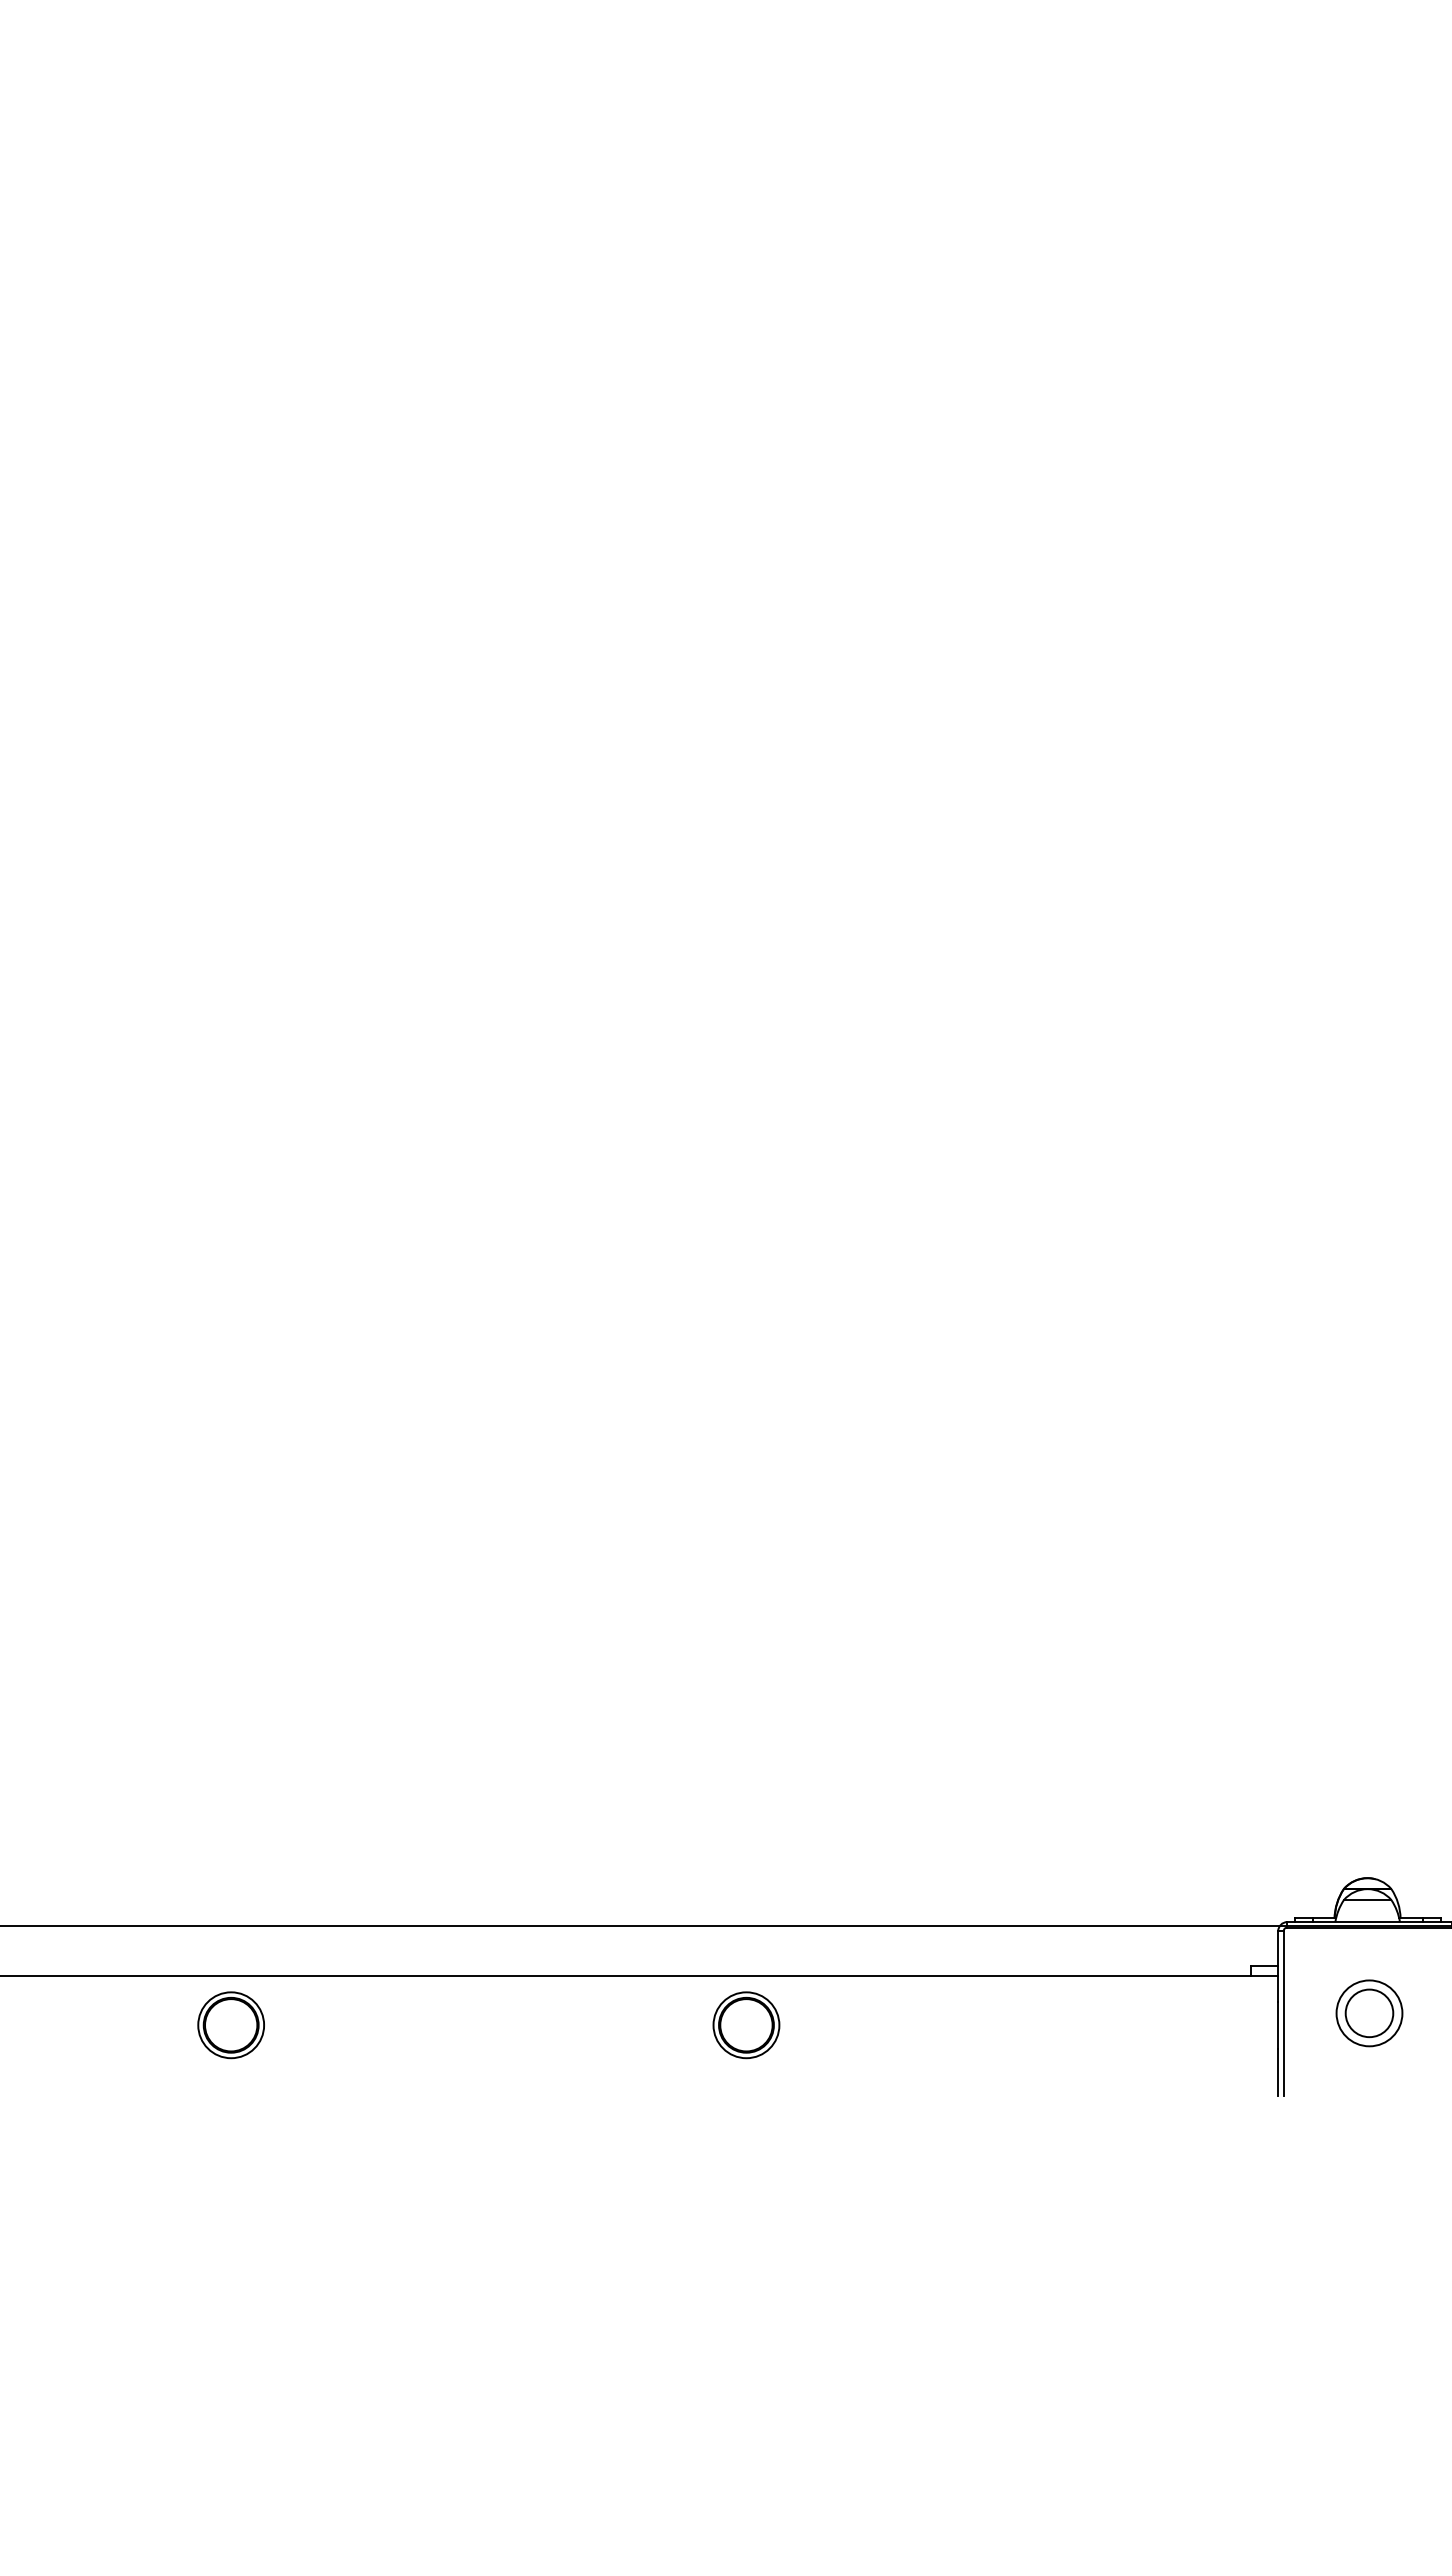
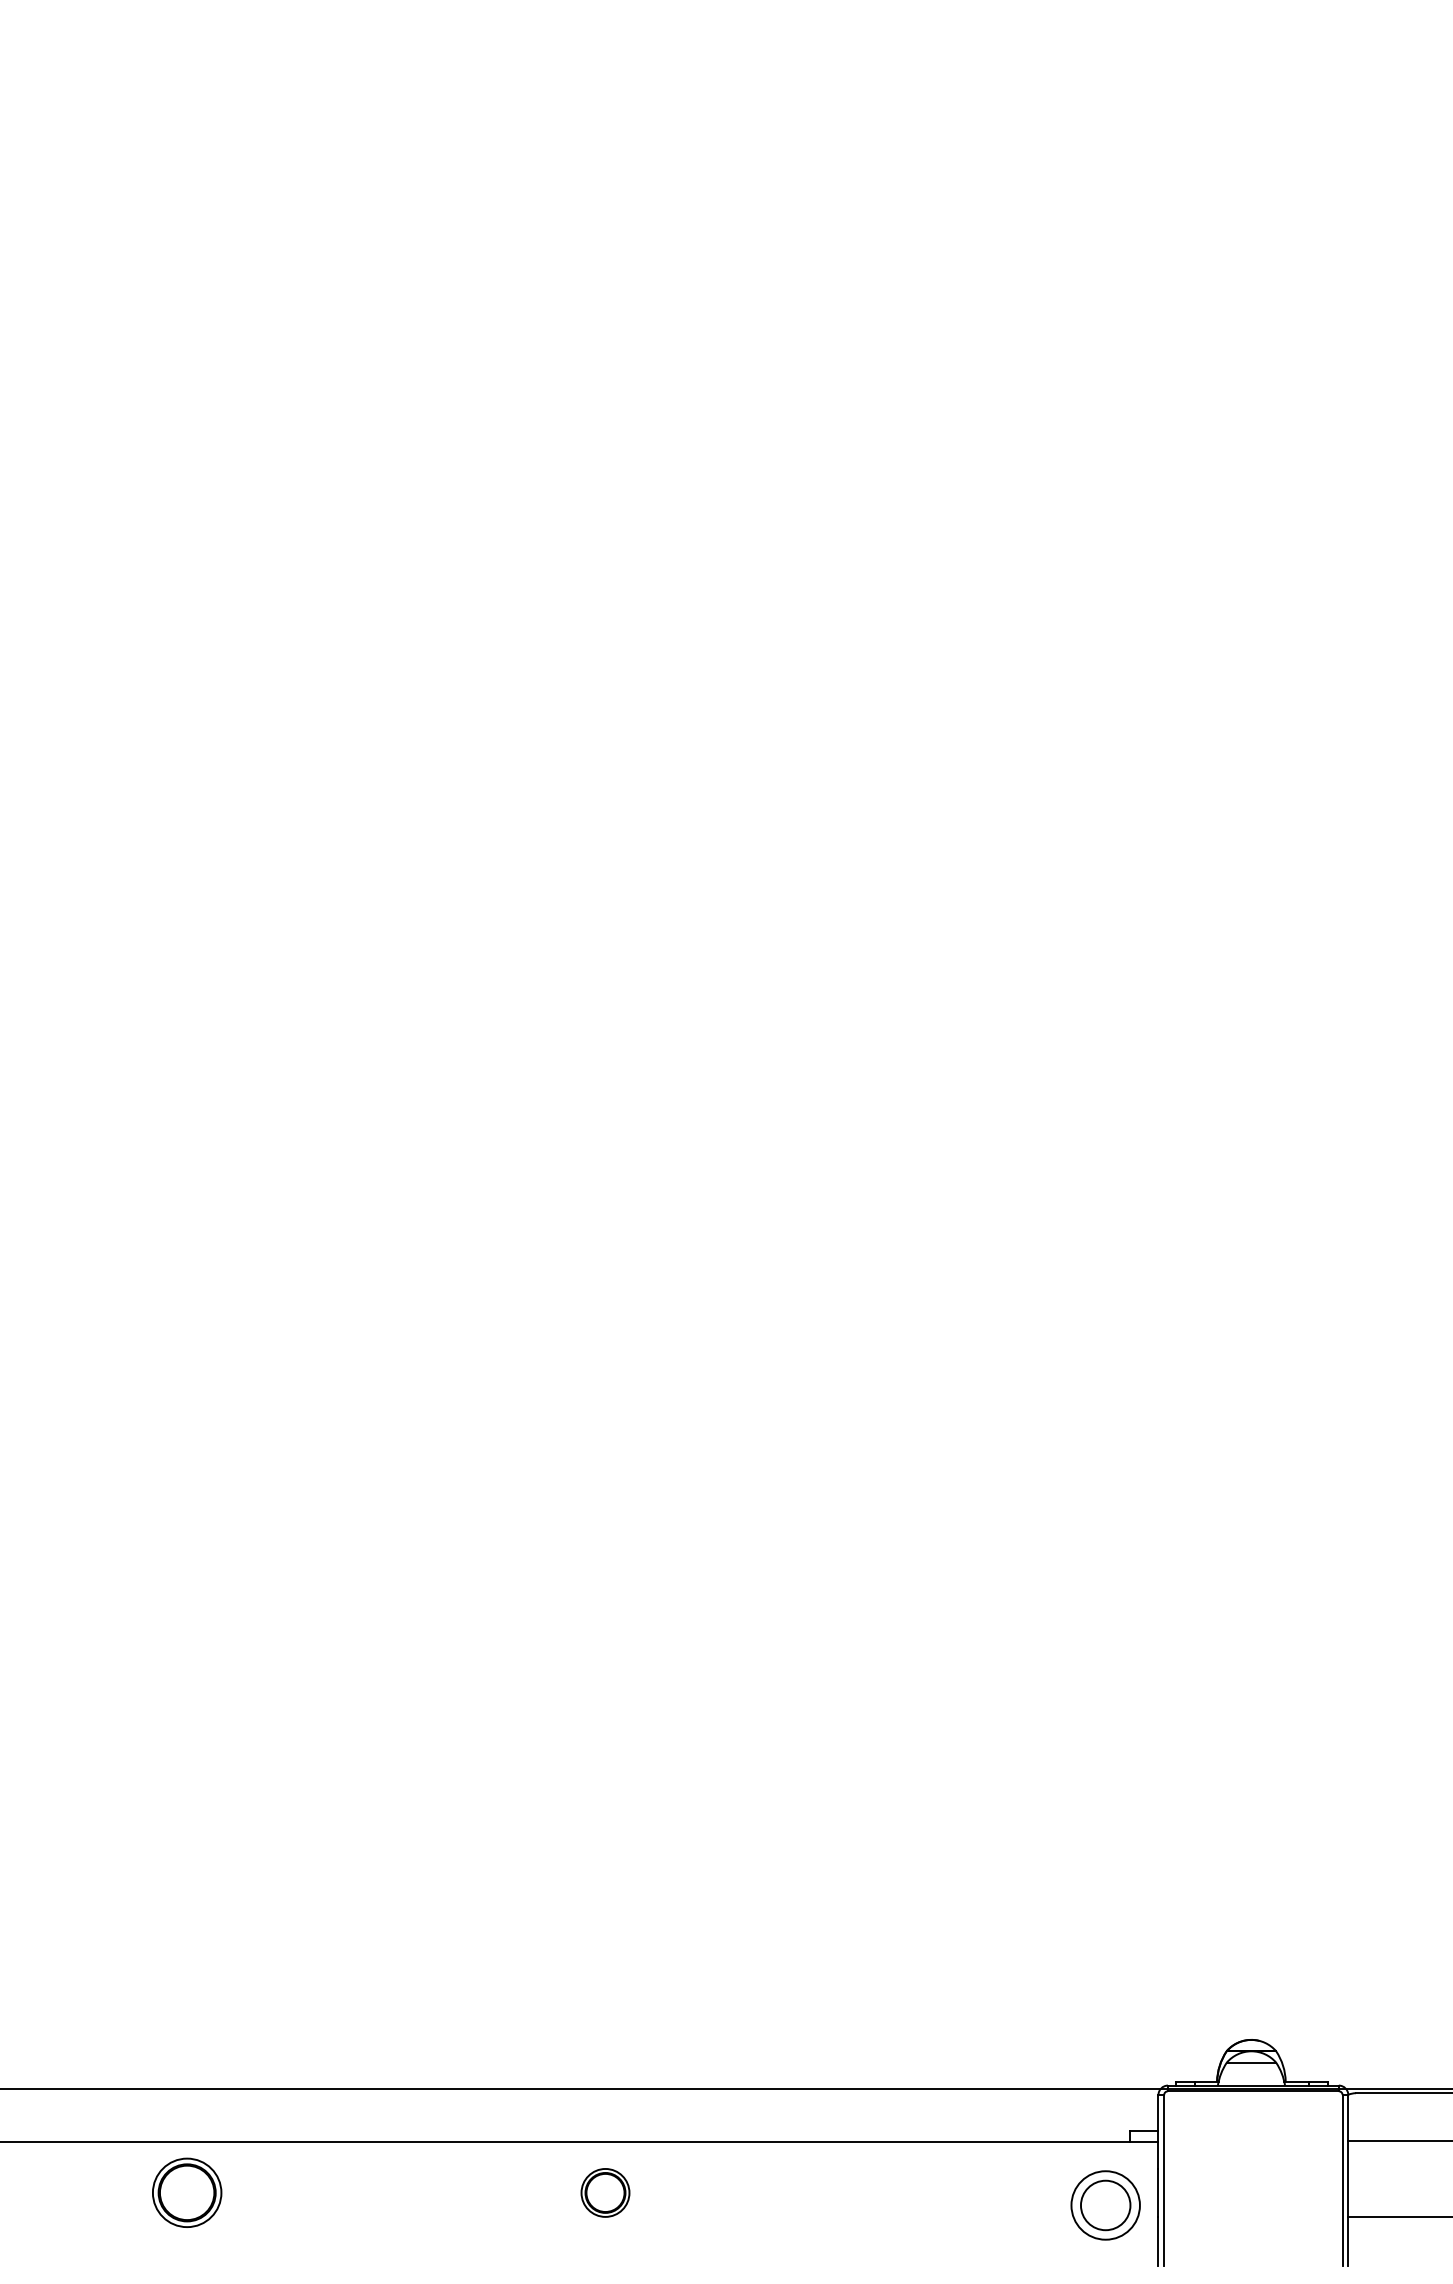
part: (1369, 2013) -> (1105, 2205), moved
part: (230, 2025) -> (186, 2193), moved
part: (746, 2025) -> (605, 2193), size x0.7

